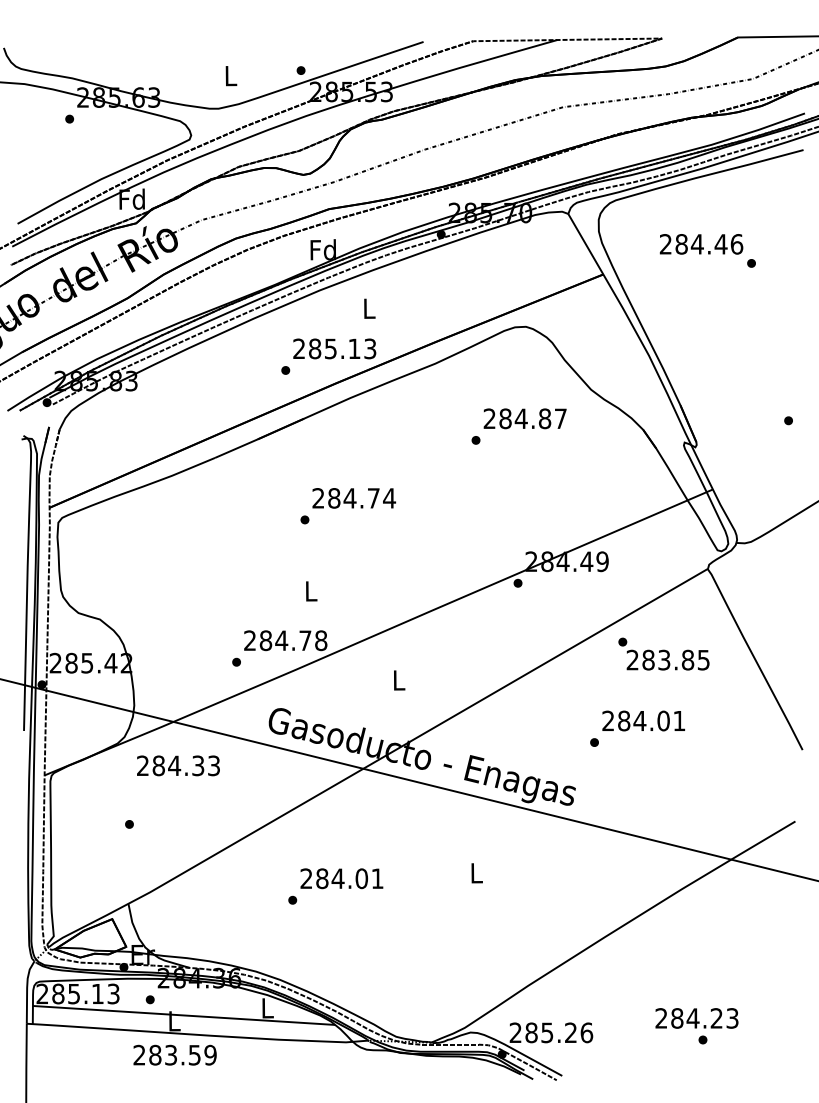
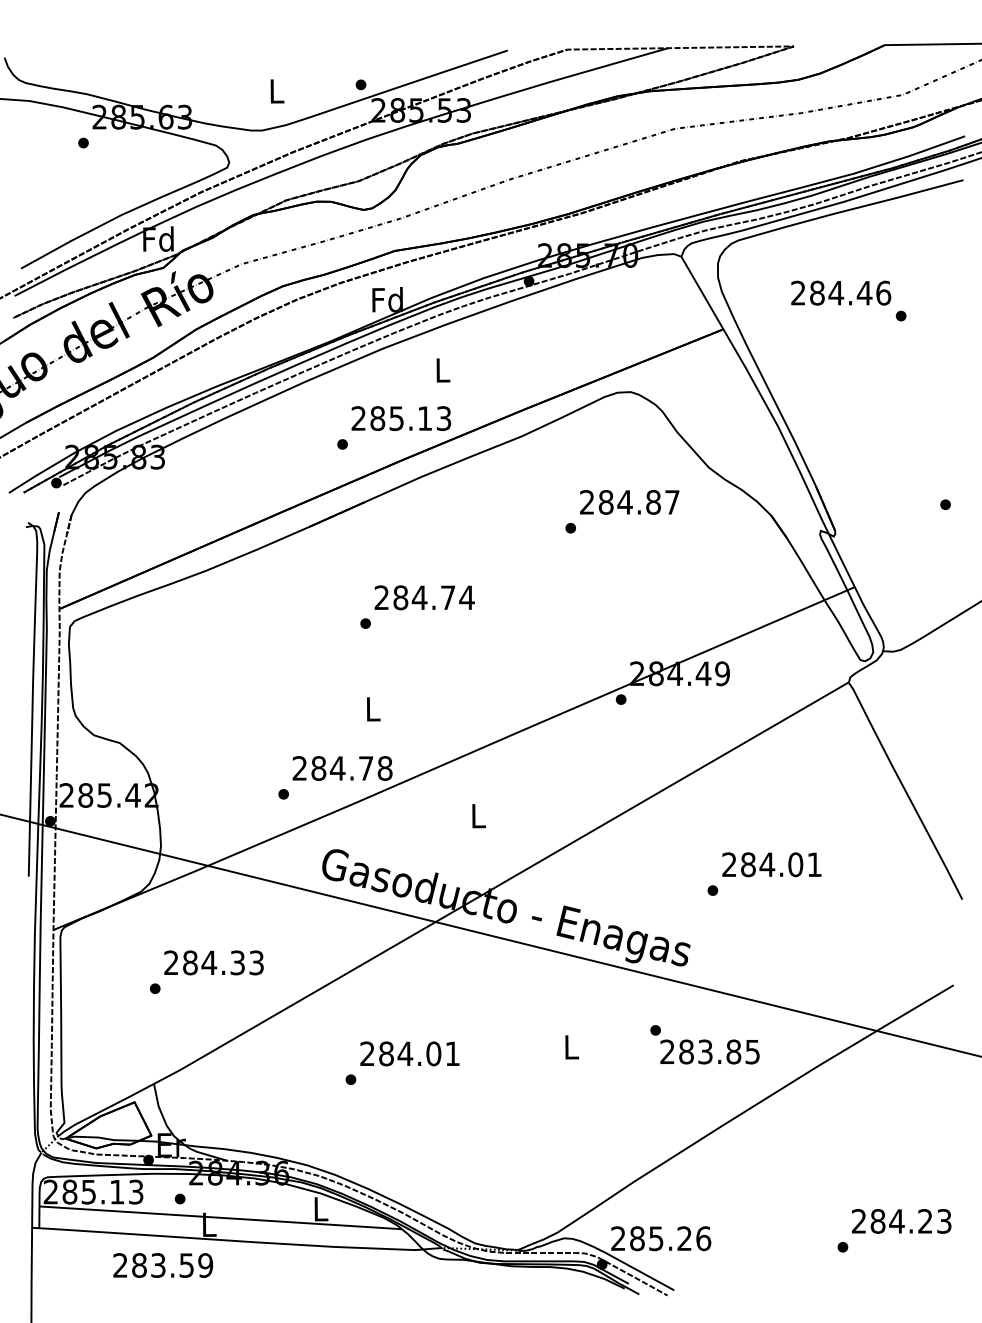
text: (663, 653) -> (704, 1044), moved
text: (178, 765) -> (214, 962), moved
text: (696, 1018) -> (901, 1221), moved
text: (174, 1054) -> (162, 1264), moved

